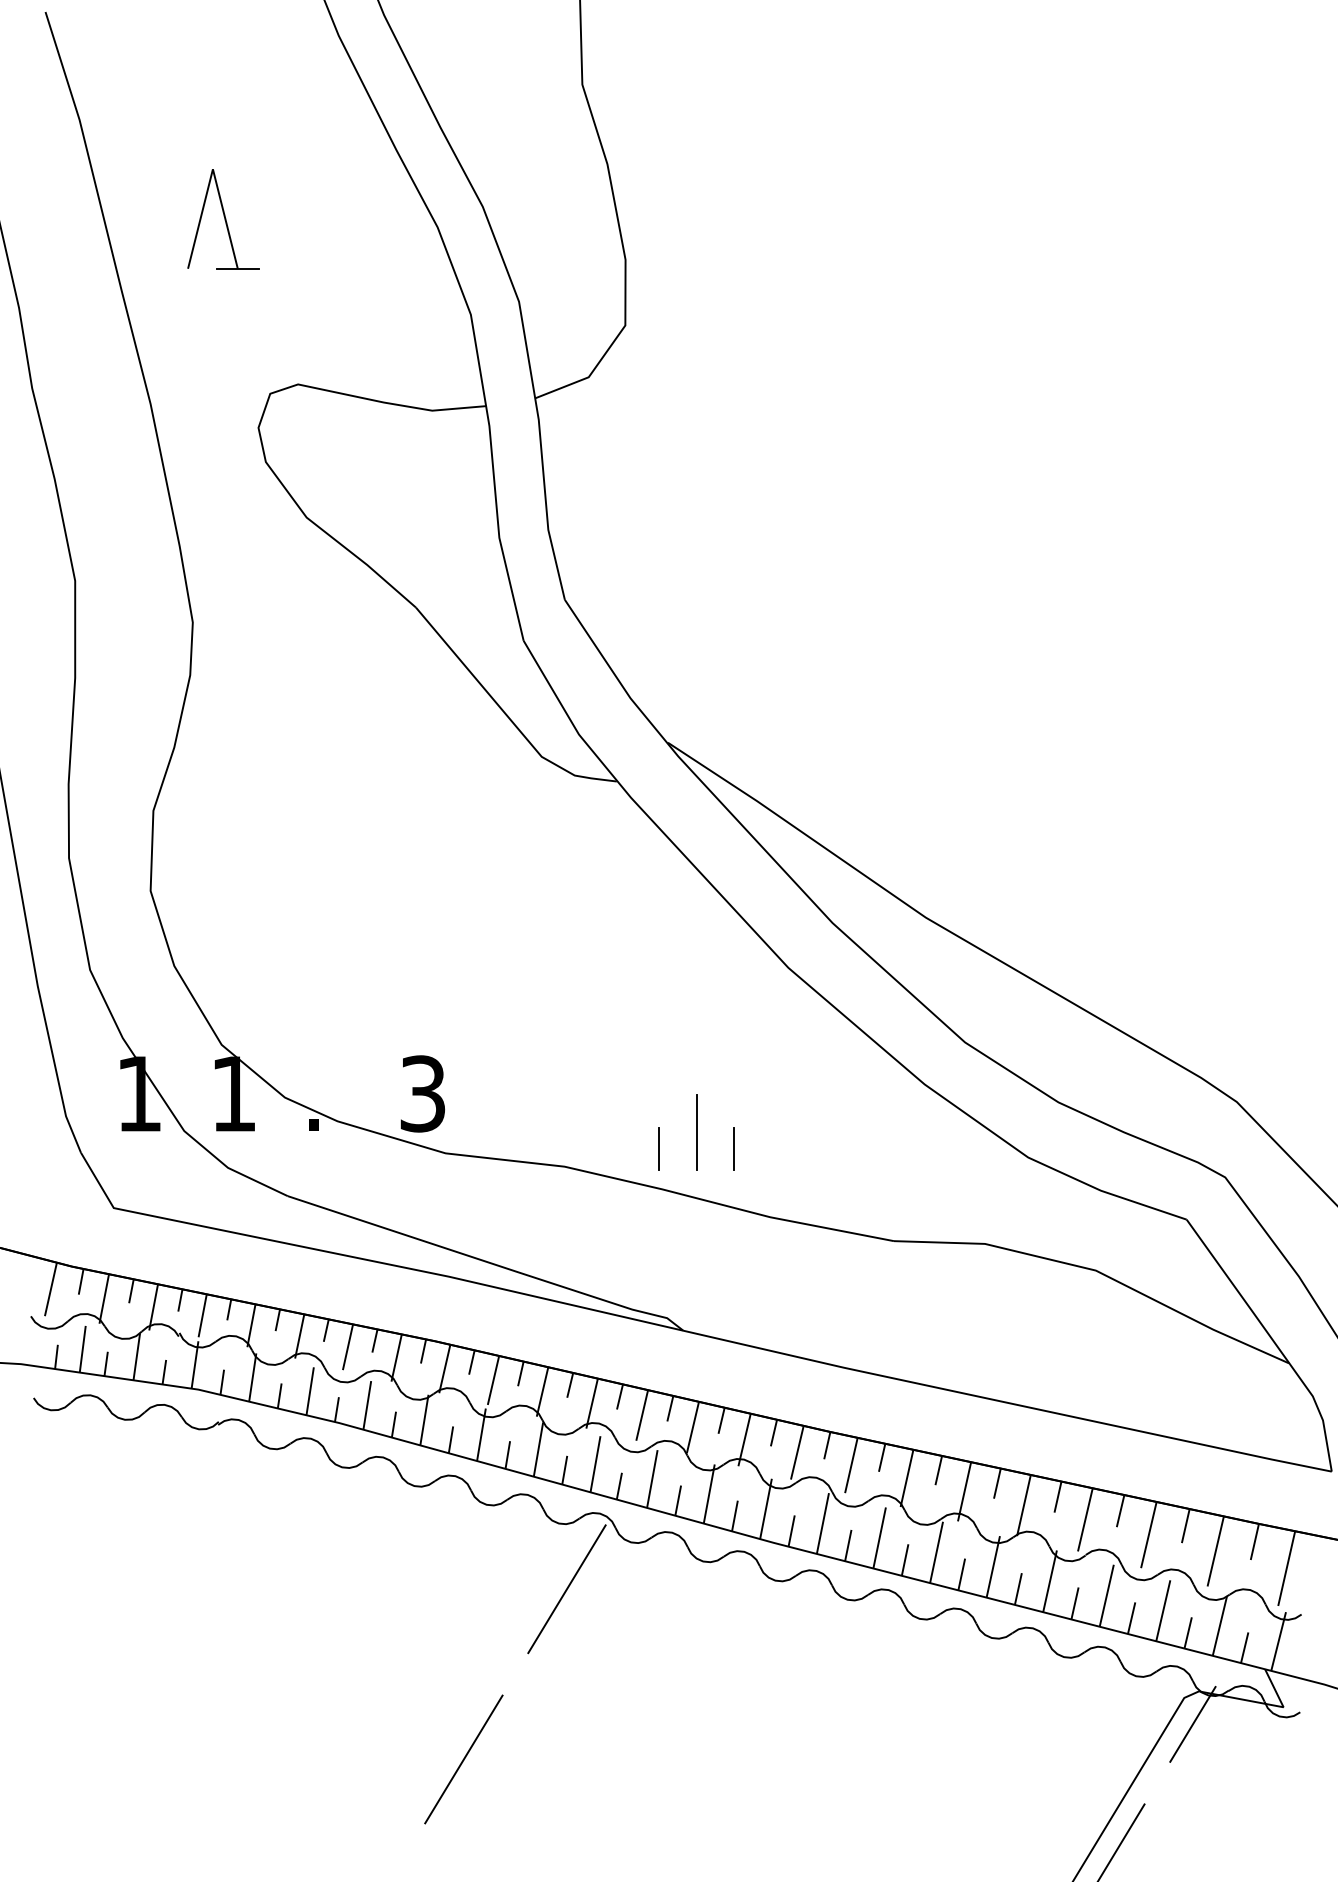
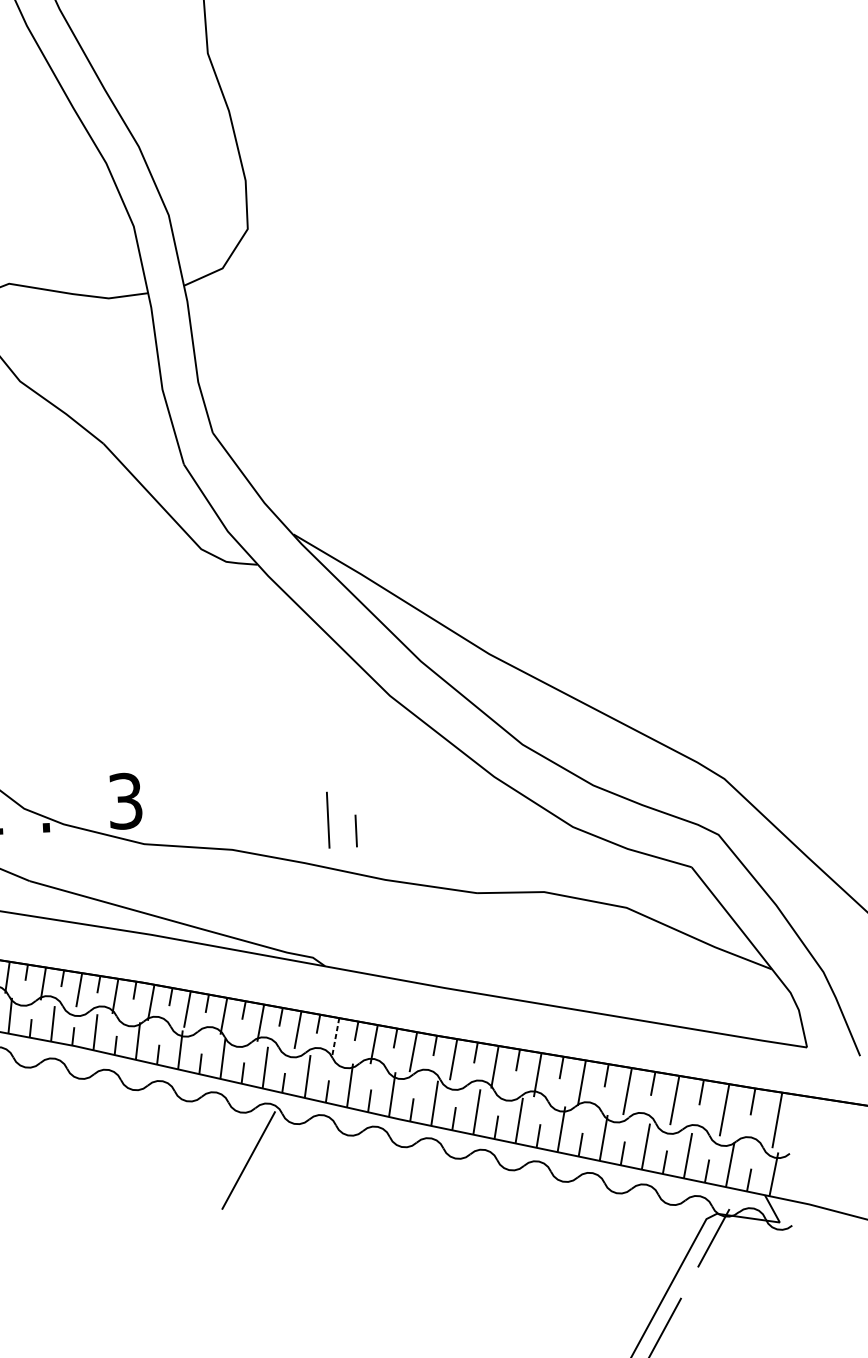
line: (659, 1148) -> (301, 833), removed
line: (692, 1428) -> (335, 1037), solid -> dashed
line: (463, 1759) -> (178, 1289), removed

